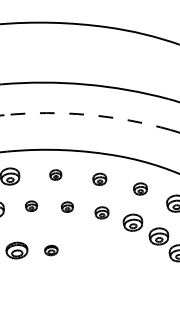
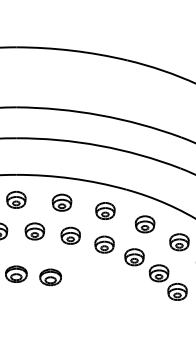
arc: (87, 114) -> (99, 145), dashed -> solid
part: (55, 174) -> (61, 202), size x1.67
part: (99, 178) -> (105, 210), size x1.43
part: (139, 189) -> (144, 224), size x1.43
part: (31, 206) -> (34, 231), size x1.67
part: (67, 206) -> (70, 235), size x1.67
part: (101, 212) -> (104, 244), size x1.43
part: (51, 250) -> (50, 277), size x1.67

